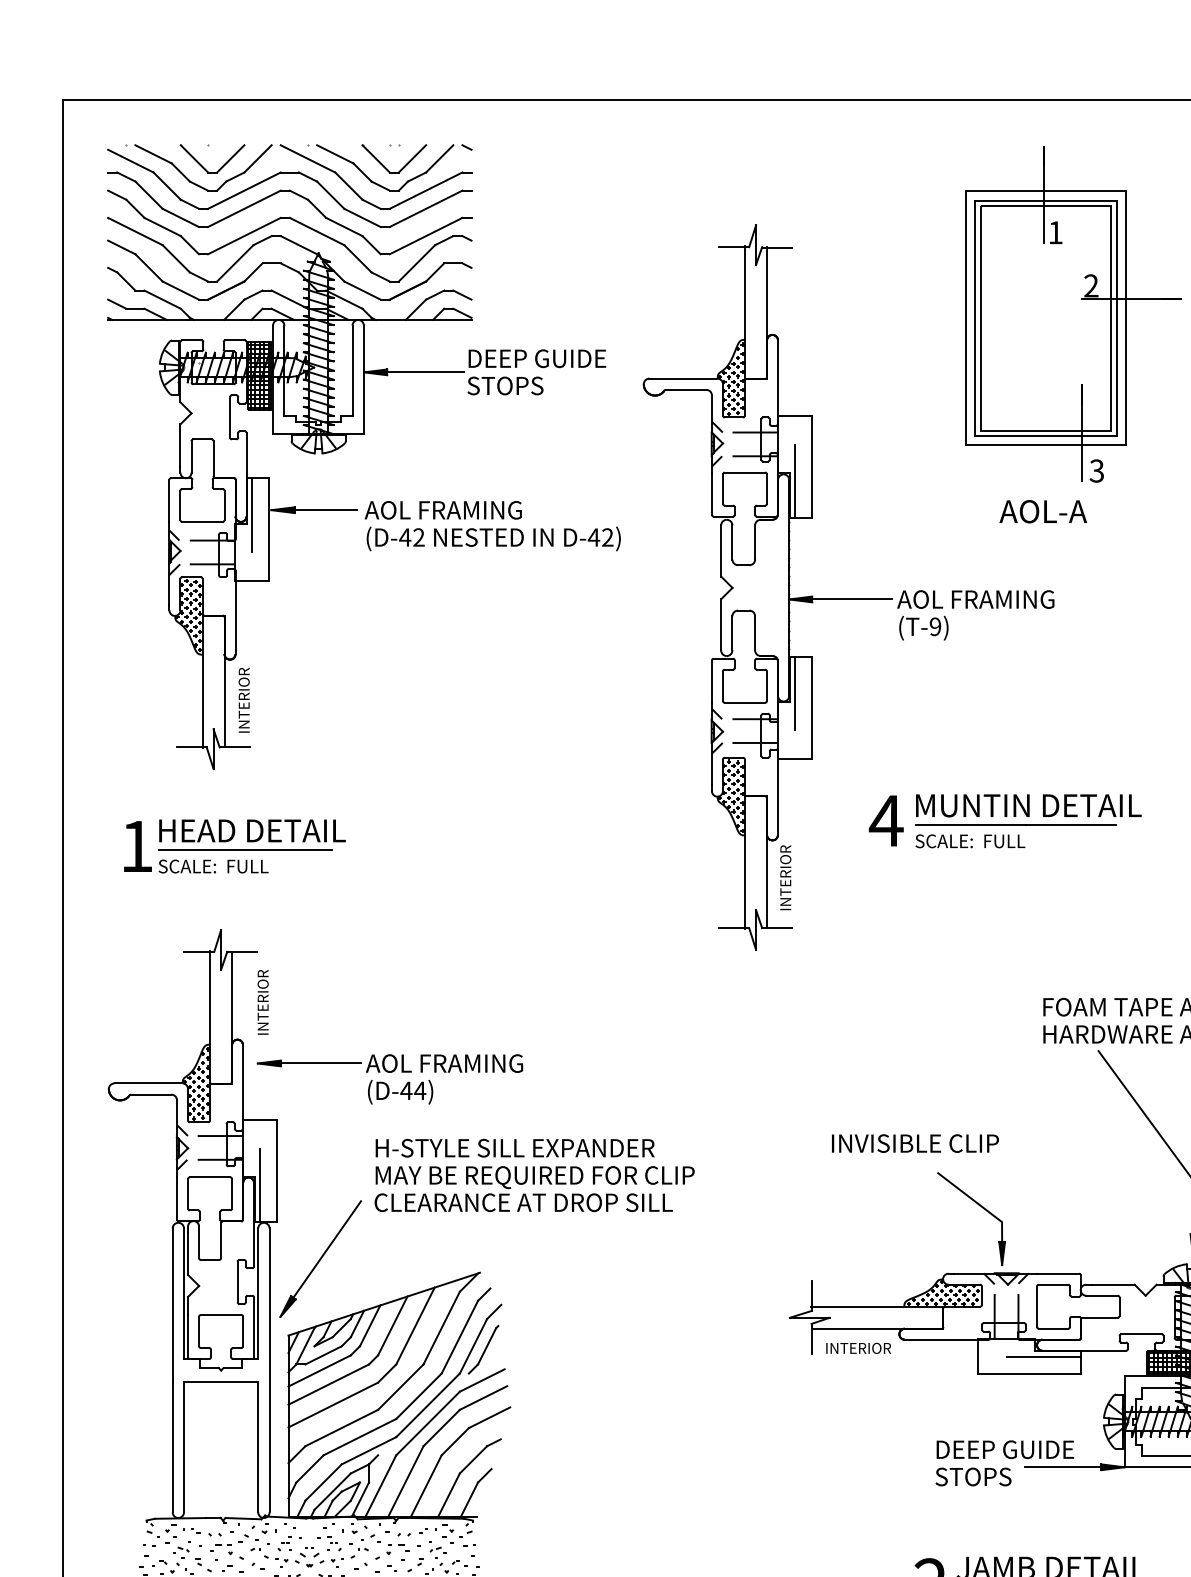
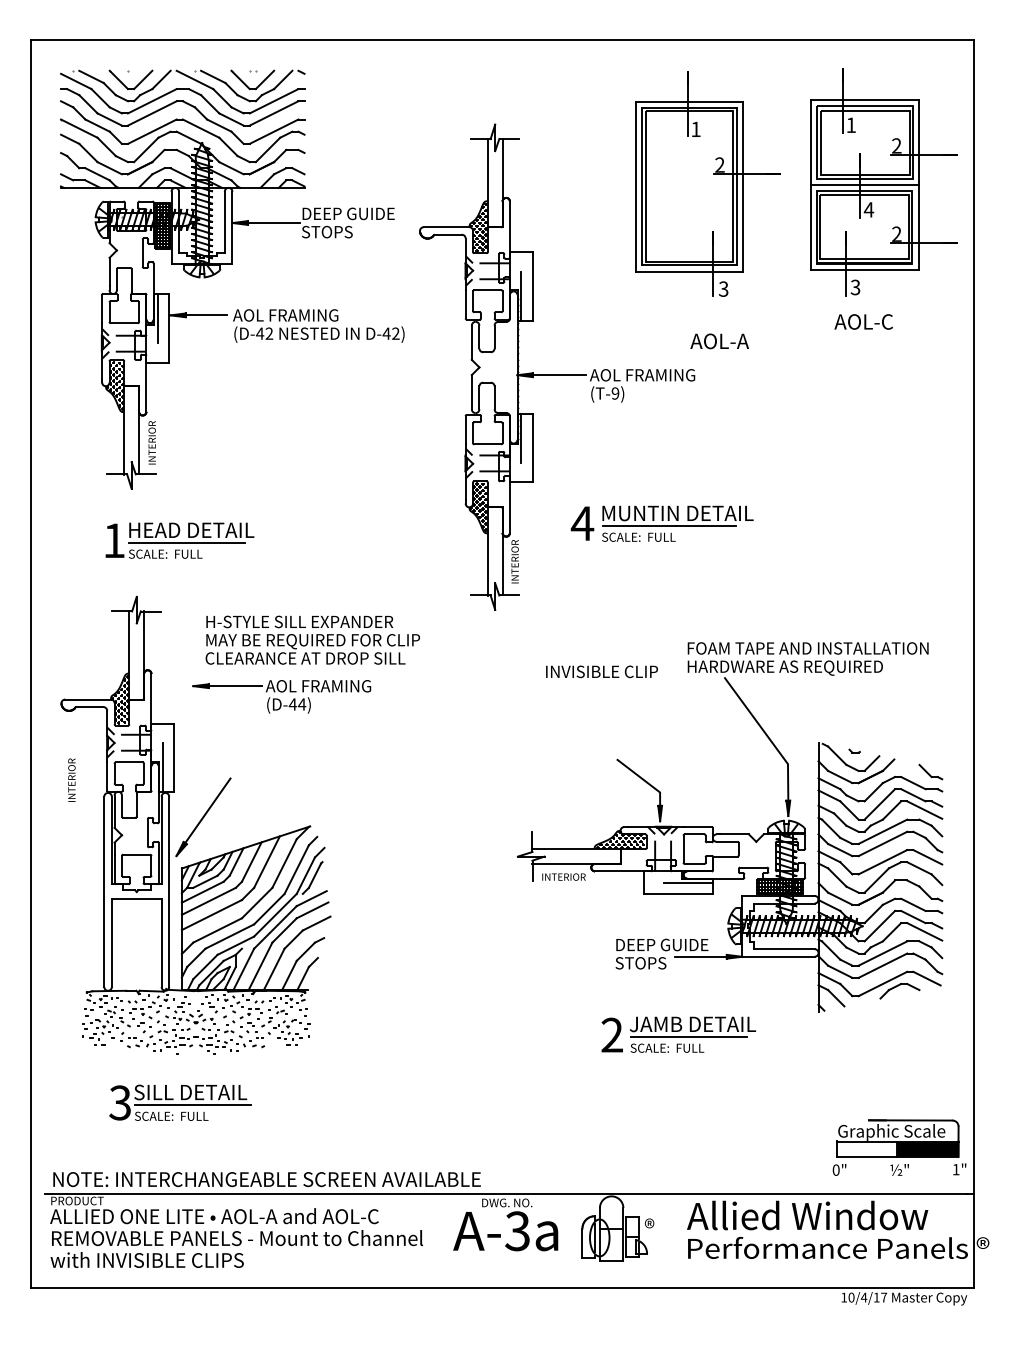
text: (1042, 511) -> (719, 341), moved
part: (234, 846) -> (179, 540), moved
text: (262, 1001) -> (71, 779), moved
part: (389, 1078) -> (281, 696), moved
text: (914, 1143) -> (601, 671), moved
text: (534, 1174) -> (312, 639), moved

